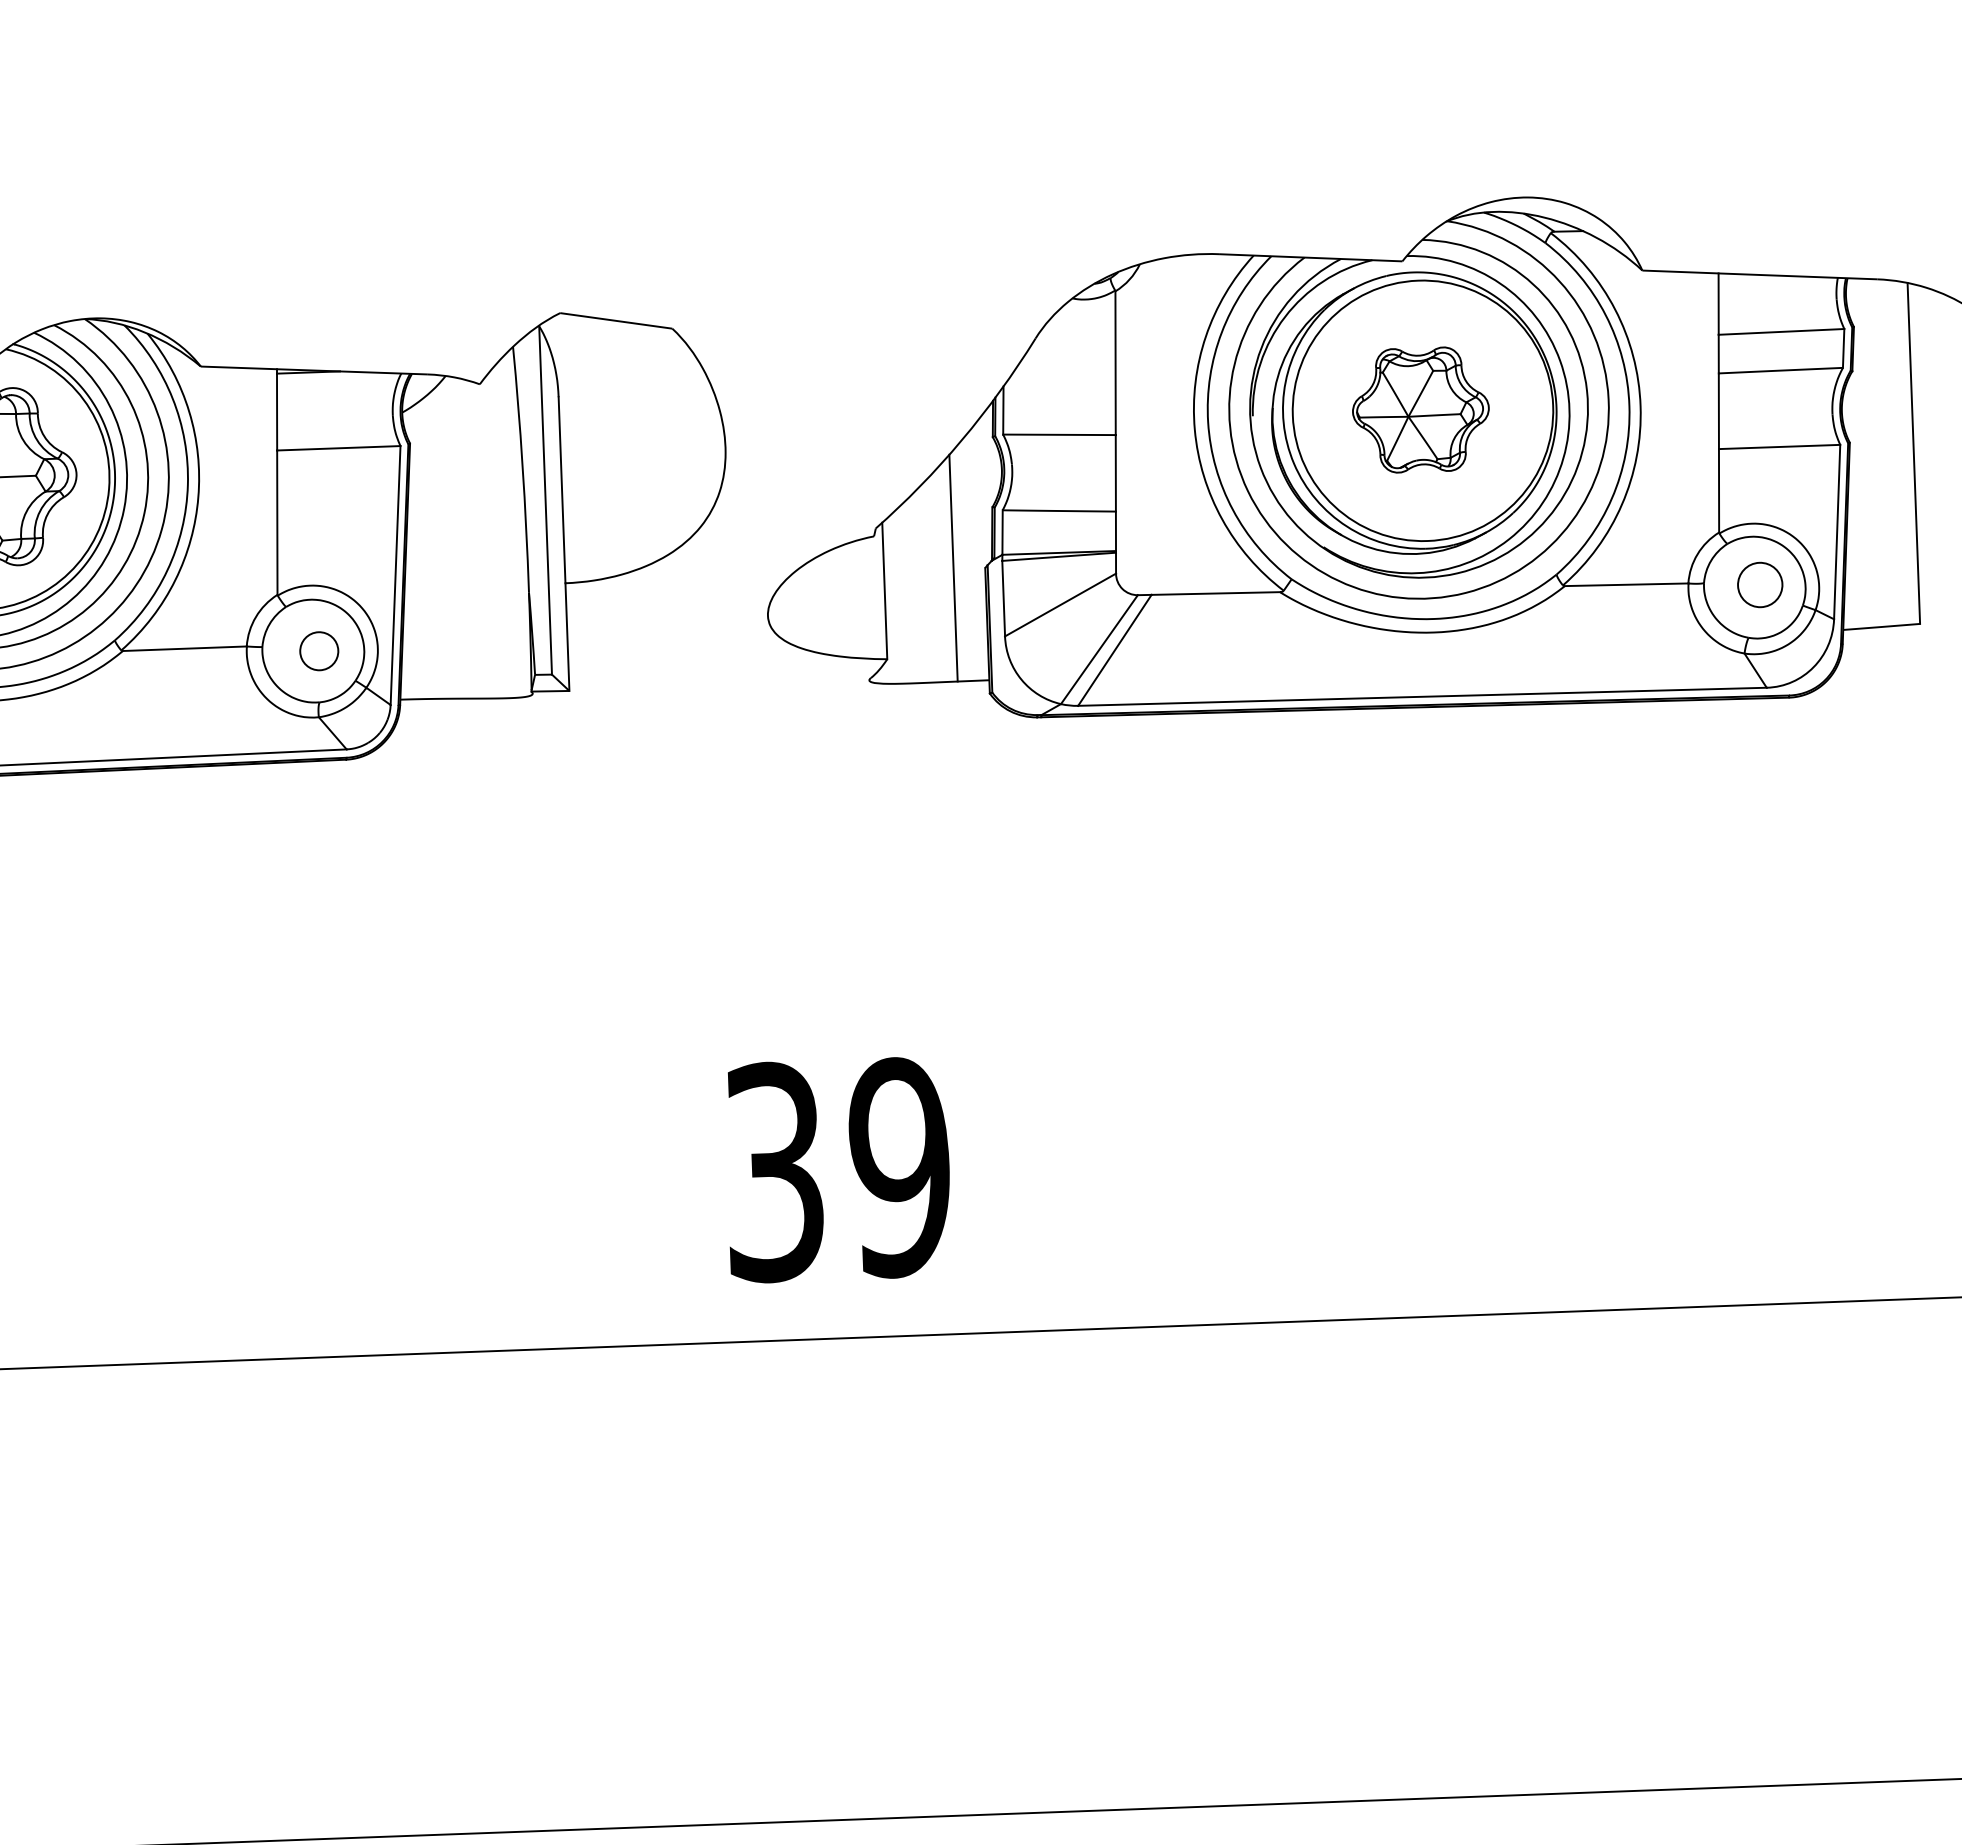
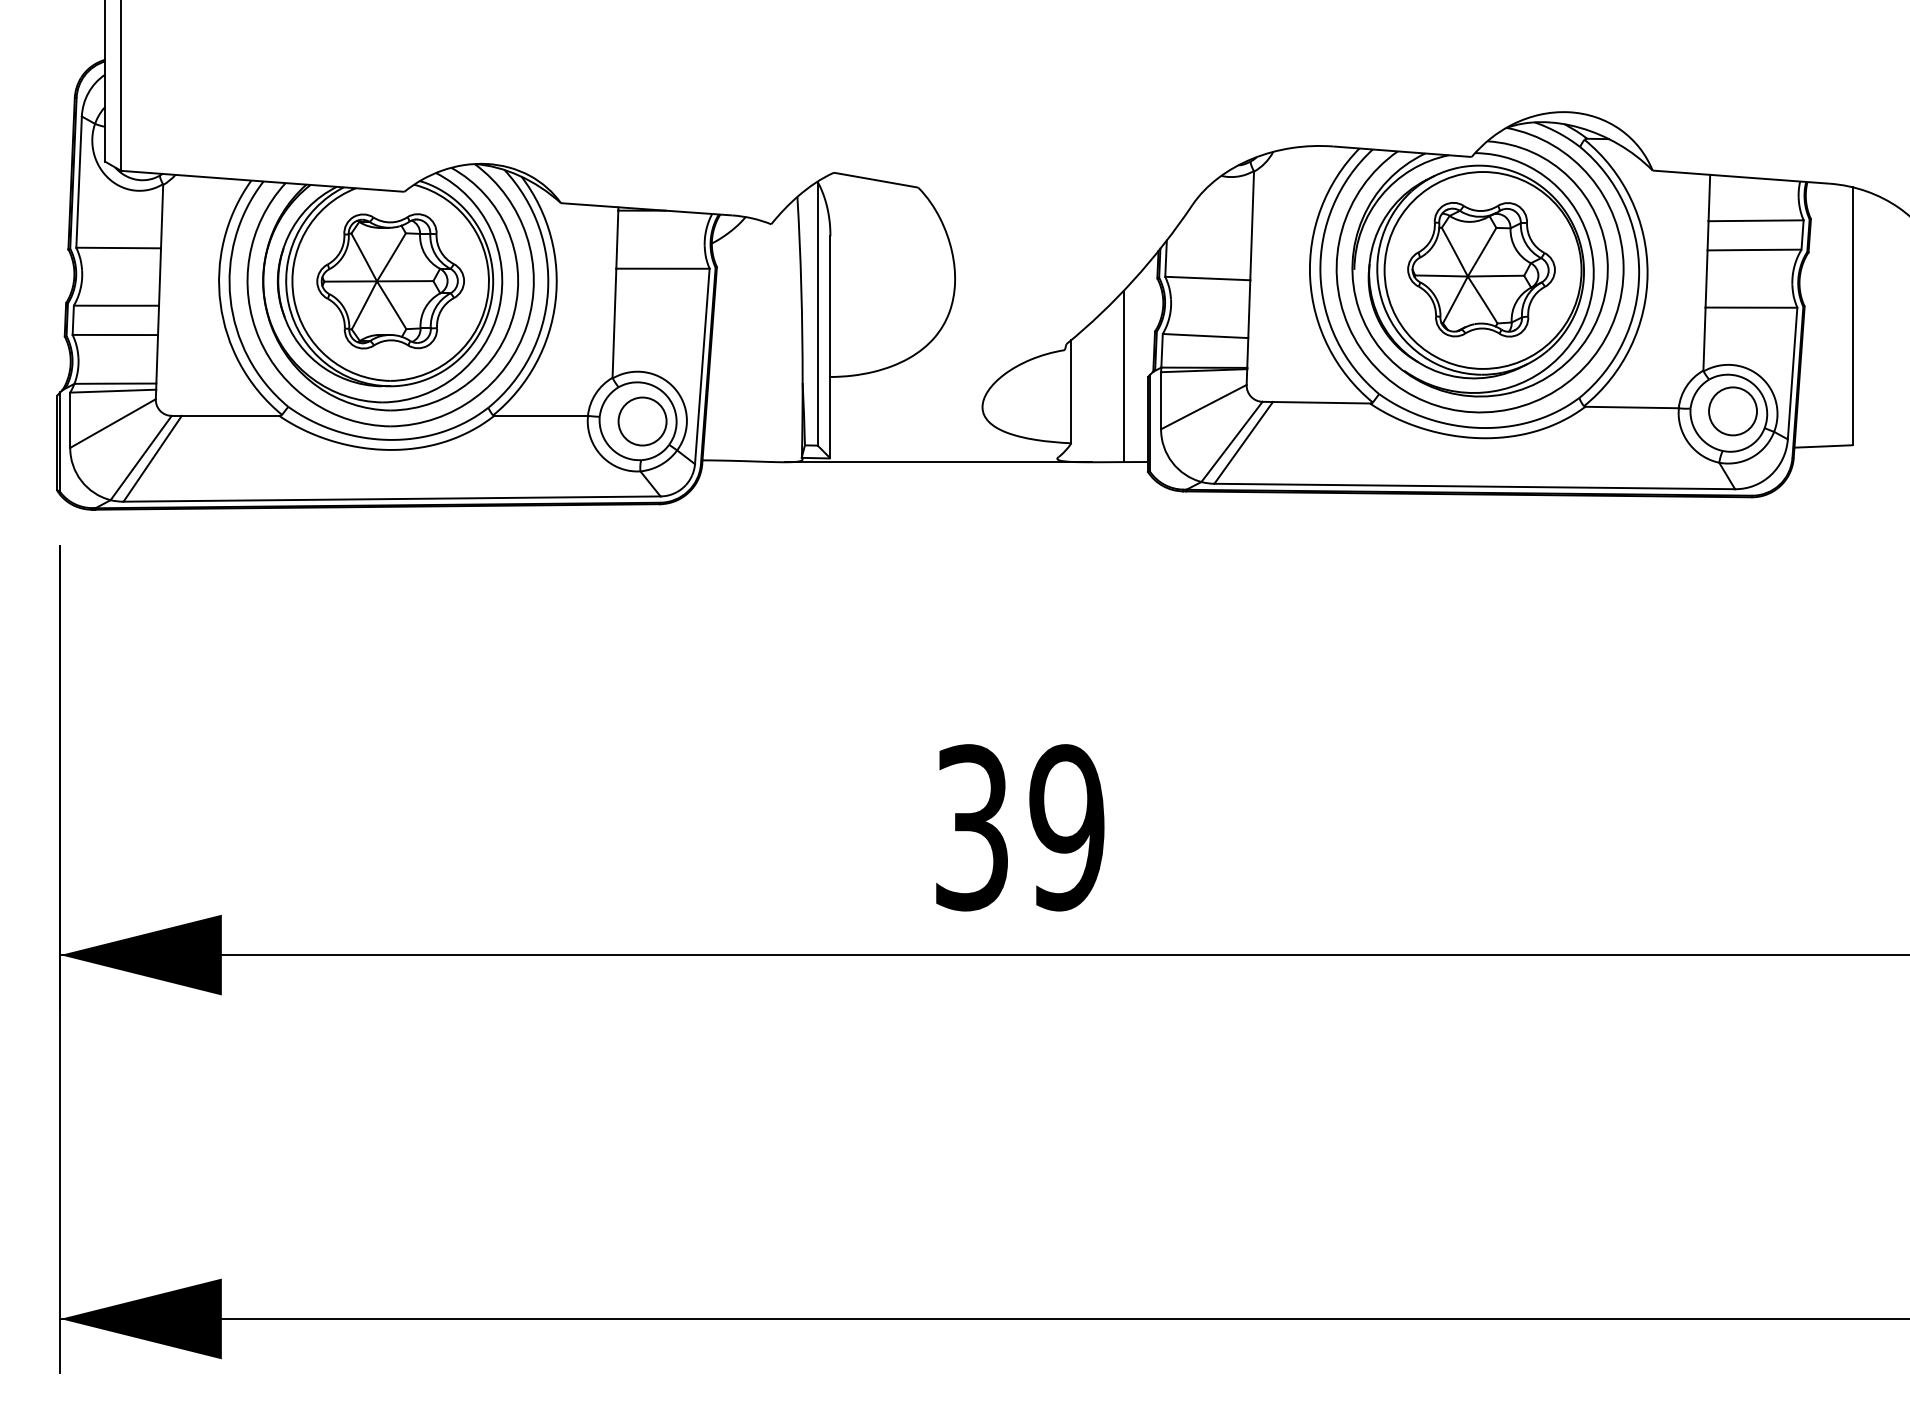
part: (1420, 409) -> (1481, 269), size x1.43
circle: (1760, 585) -> (1733, 411), size x1.43
circle: (319, 651) -> (642, 421), size x1.67
line: (711, 691) -> (937, 462), added

